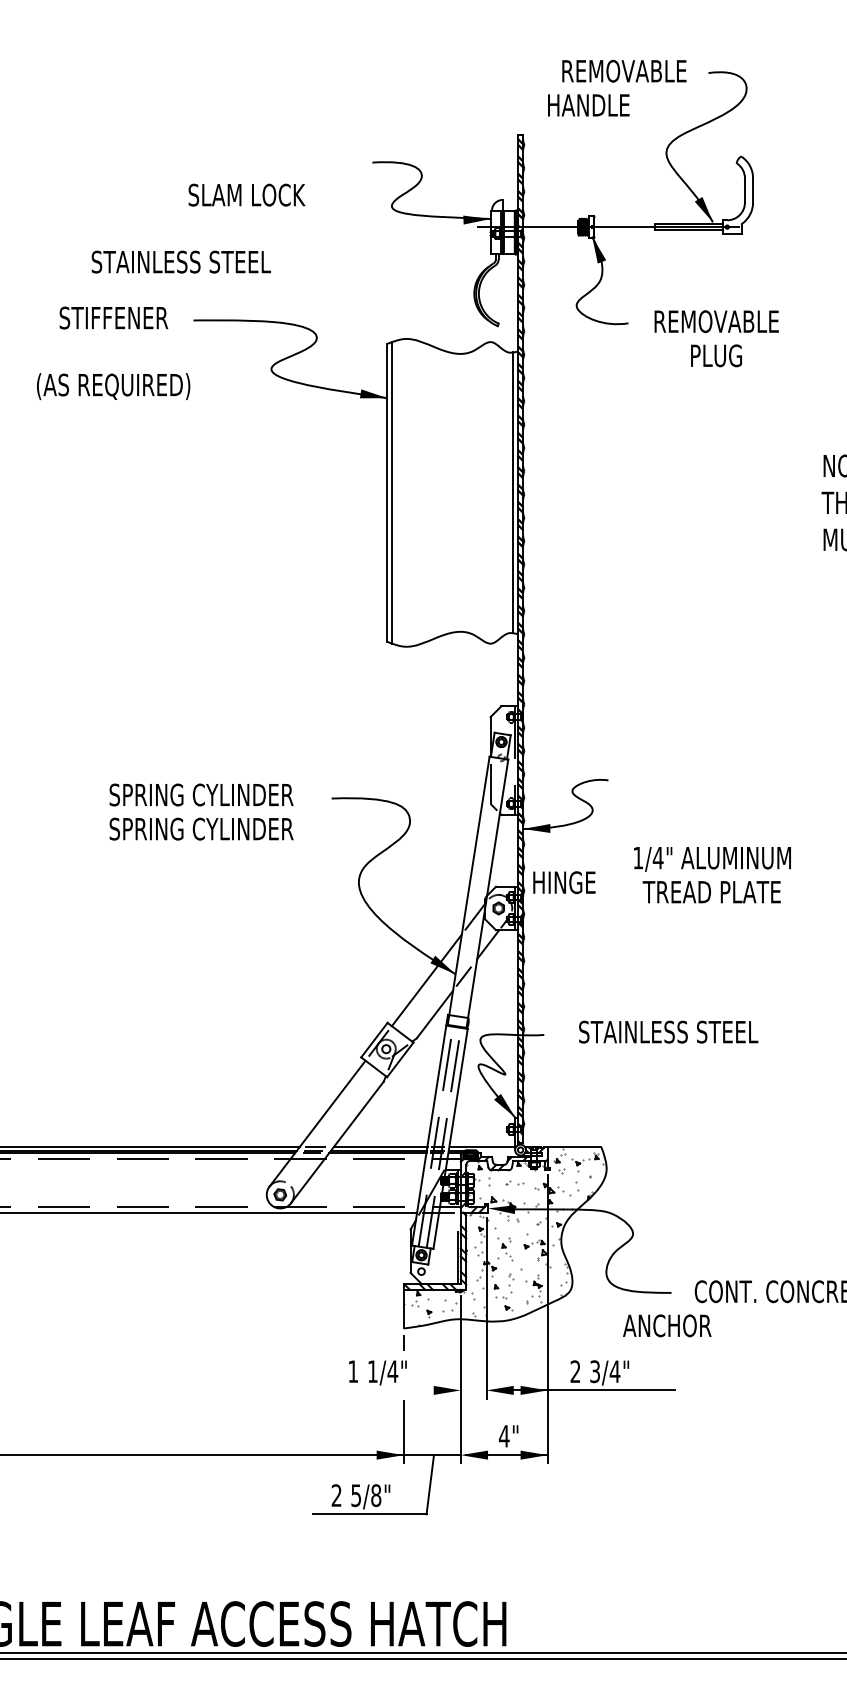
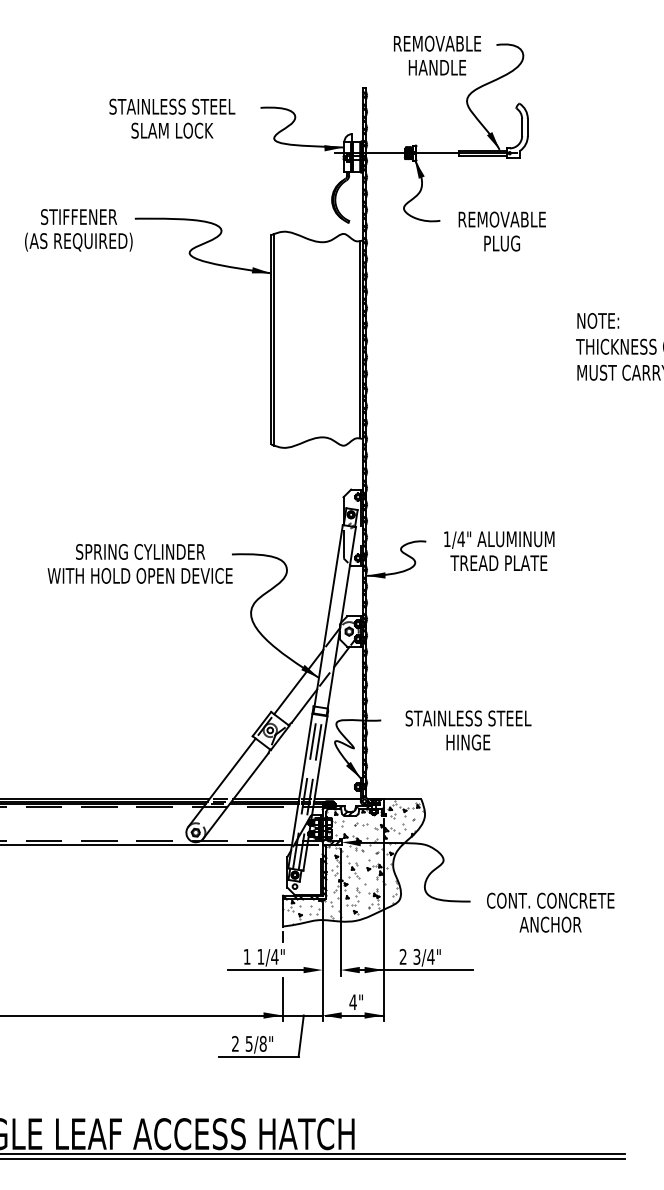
text: (588, 105) -> (437, 67), moved
text: (181, 261) -> (172, 106), moved
text: (113, 385) -> (78, 241), moved
text: (200, 828) -> (139, 575), SPRING CYLINDER -> WITH HOLD OPEN DEVICE
text: (712, 874) -> (499, 550), moved
text: (564, 882) -> (468, 742), moved
text: (667, 1325) -> (550, 924), moved
line: (379, 1391) -> (265, 970), added

